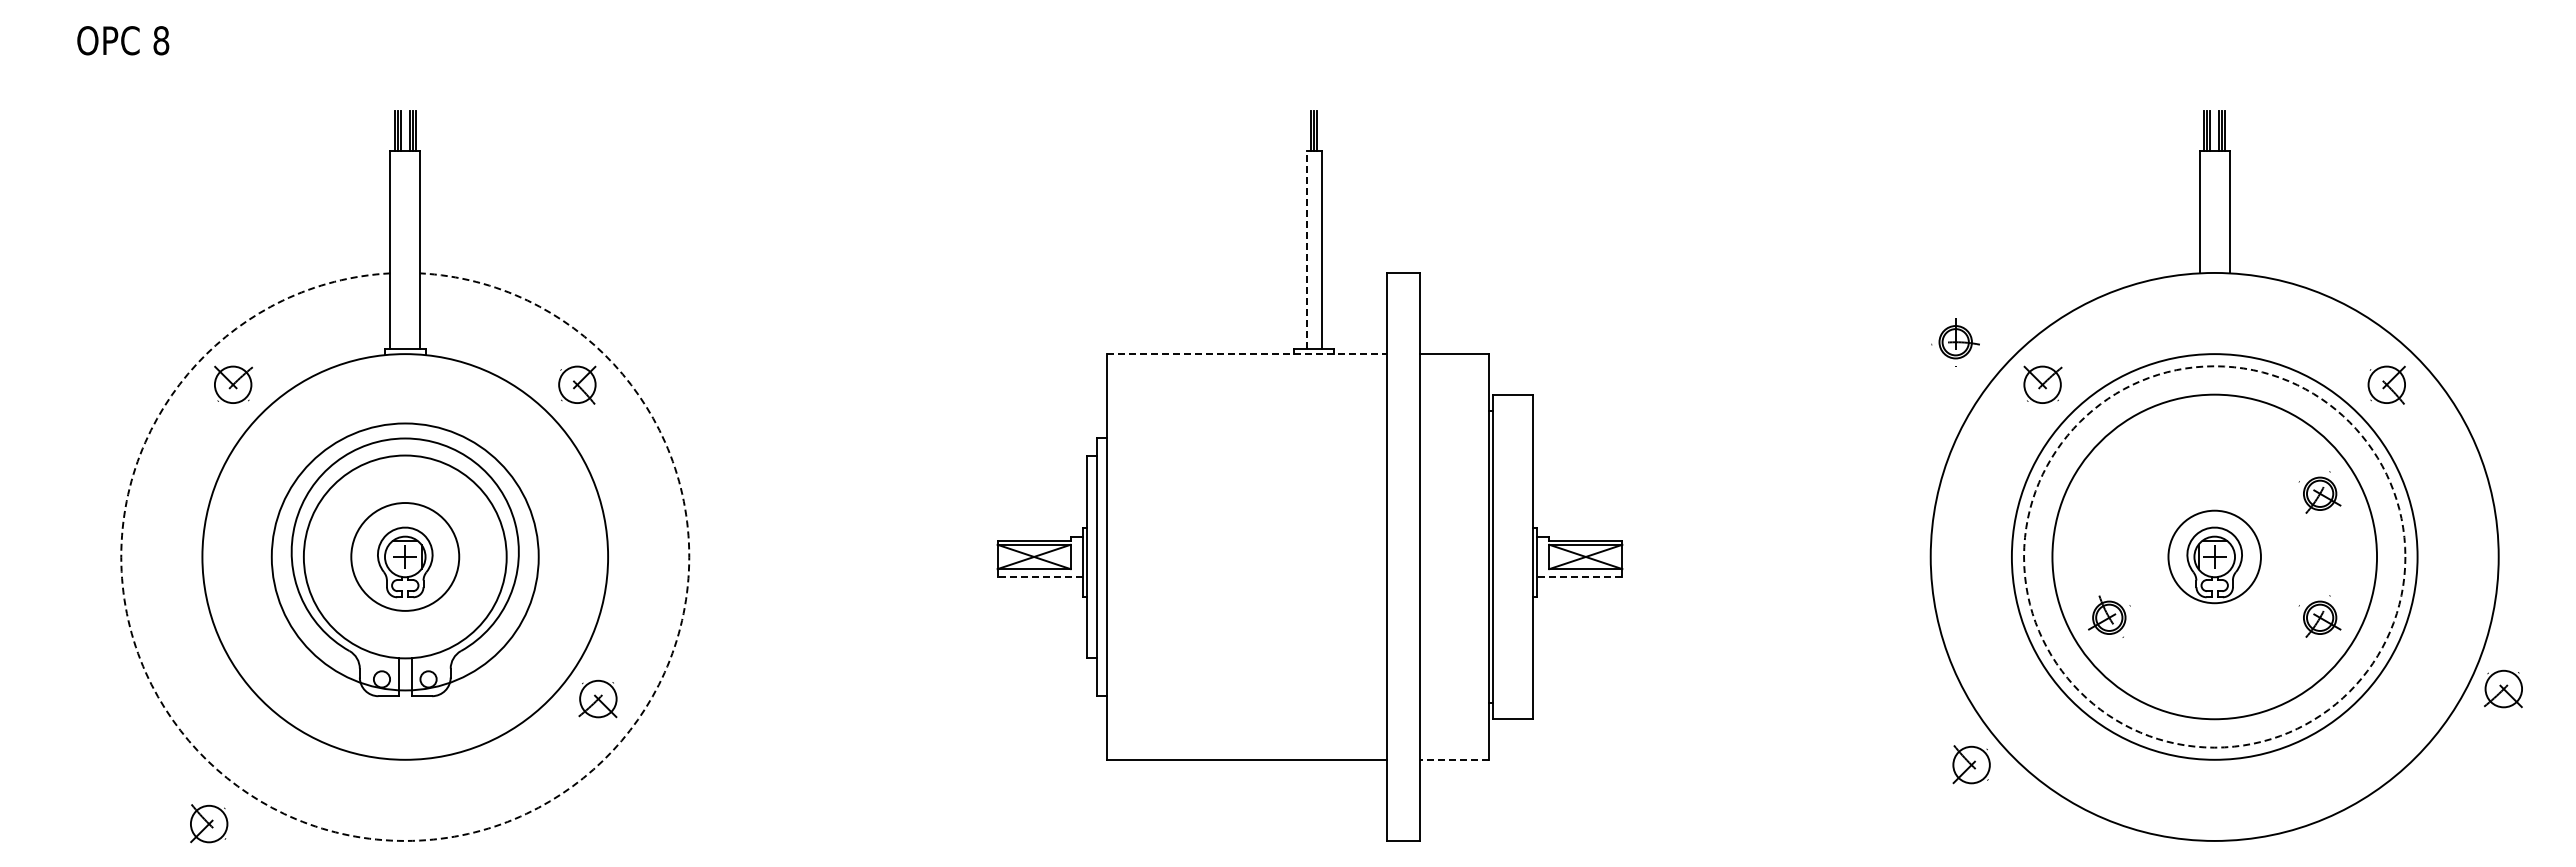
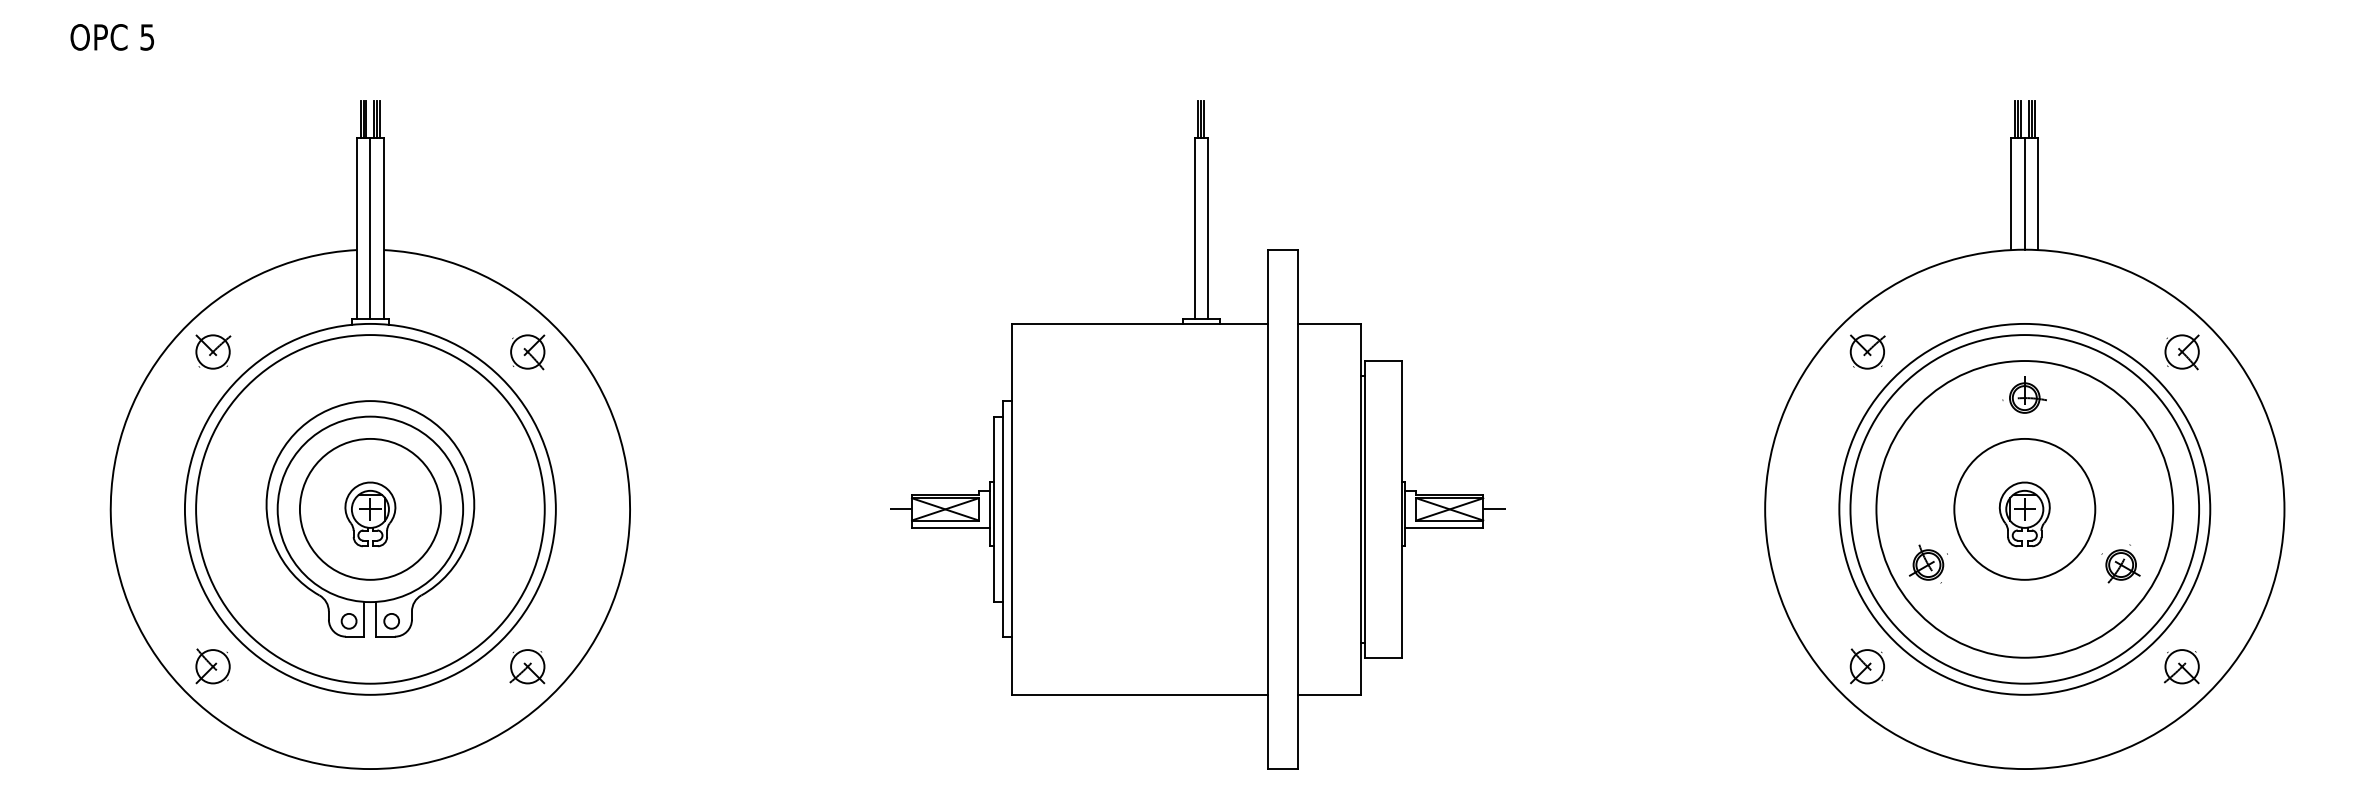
text: (161, 40) -> (147, 37), 8 -> 5
line: (2214, 211) -> (2024, 193), added
line: (405, 249) -> (370, 228), added
line: (1306, 249) -> (1194, 228), dashed -> solid
part: (1955, 342) -> (2024, 398), moved
line: (1247, 354) -> (1140, 324), dashed -> solid
part: (2319, 492) -> (2120, 450), removed
circle: (404, 556) -> (369, 508), size x1.43
circle: (405, 556) -> (370, 508), size x1.43
line: (985, 556) -> (900, 508), added
line: (1634, 556) -> (1494, 508), added
circle: (2214, 556) -> (2024, 508), dashed -> solid
circle: (2214, 556) -> (2024, 508), size x1.67
line: (1040, 577) -> (951, 528), dashed -> solid
line: (1579, 577) -> (1444, 528), dashed -> solid
part: (2503, 688) -> (2181, 666), moved
part: (597, 698) -> (526, 666), moved
line: (1453, 759) -> (1328, 694), dashed -> solid
part: (1971, 764) -> (1867, 666), moved
part: (209, 823) -> (213, 666), moved
arc: (405, 840) -> (370, 768), dashed -> solid

